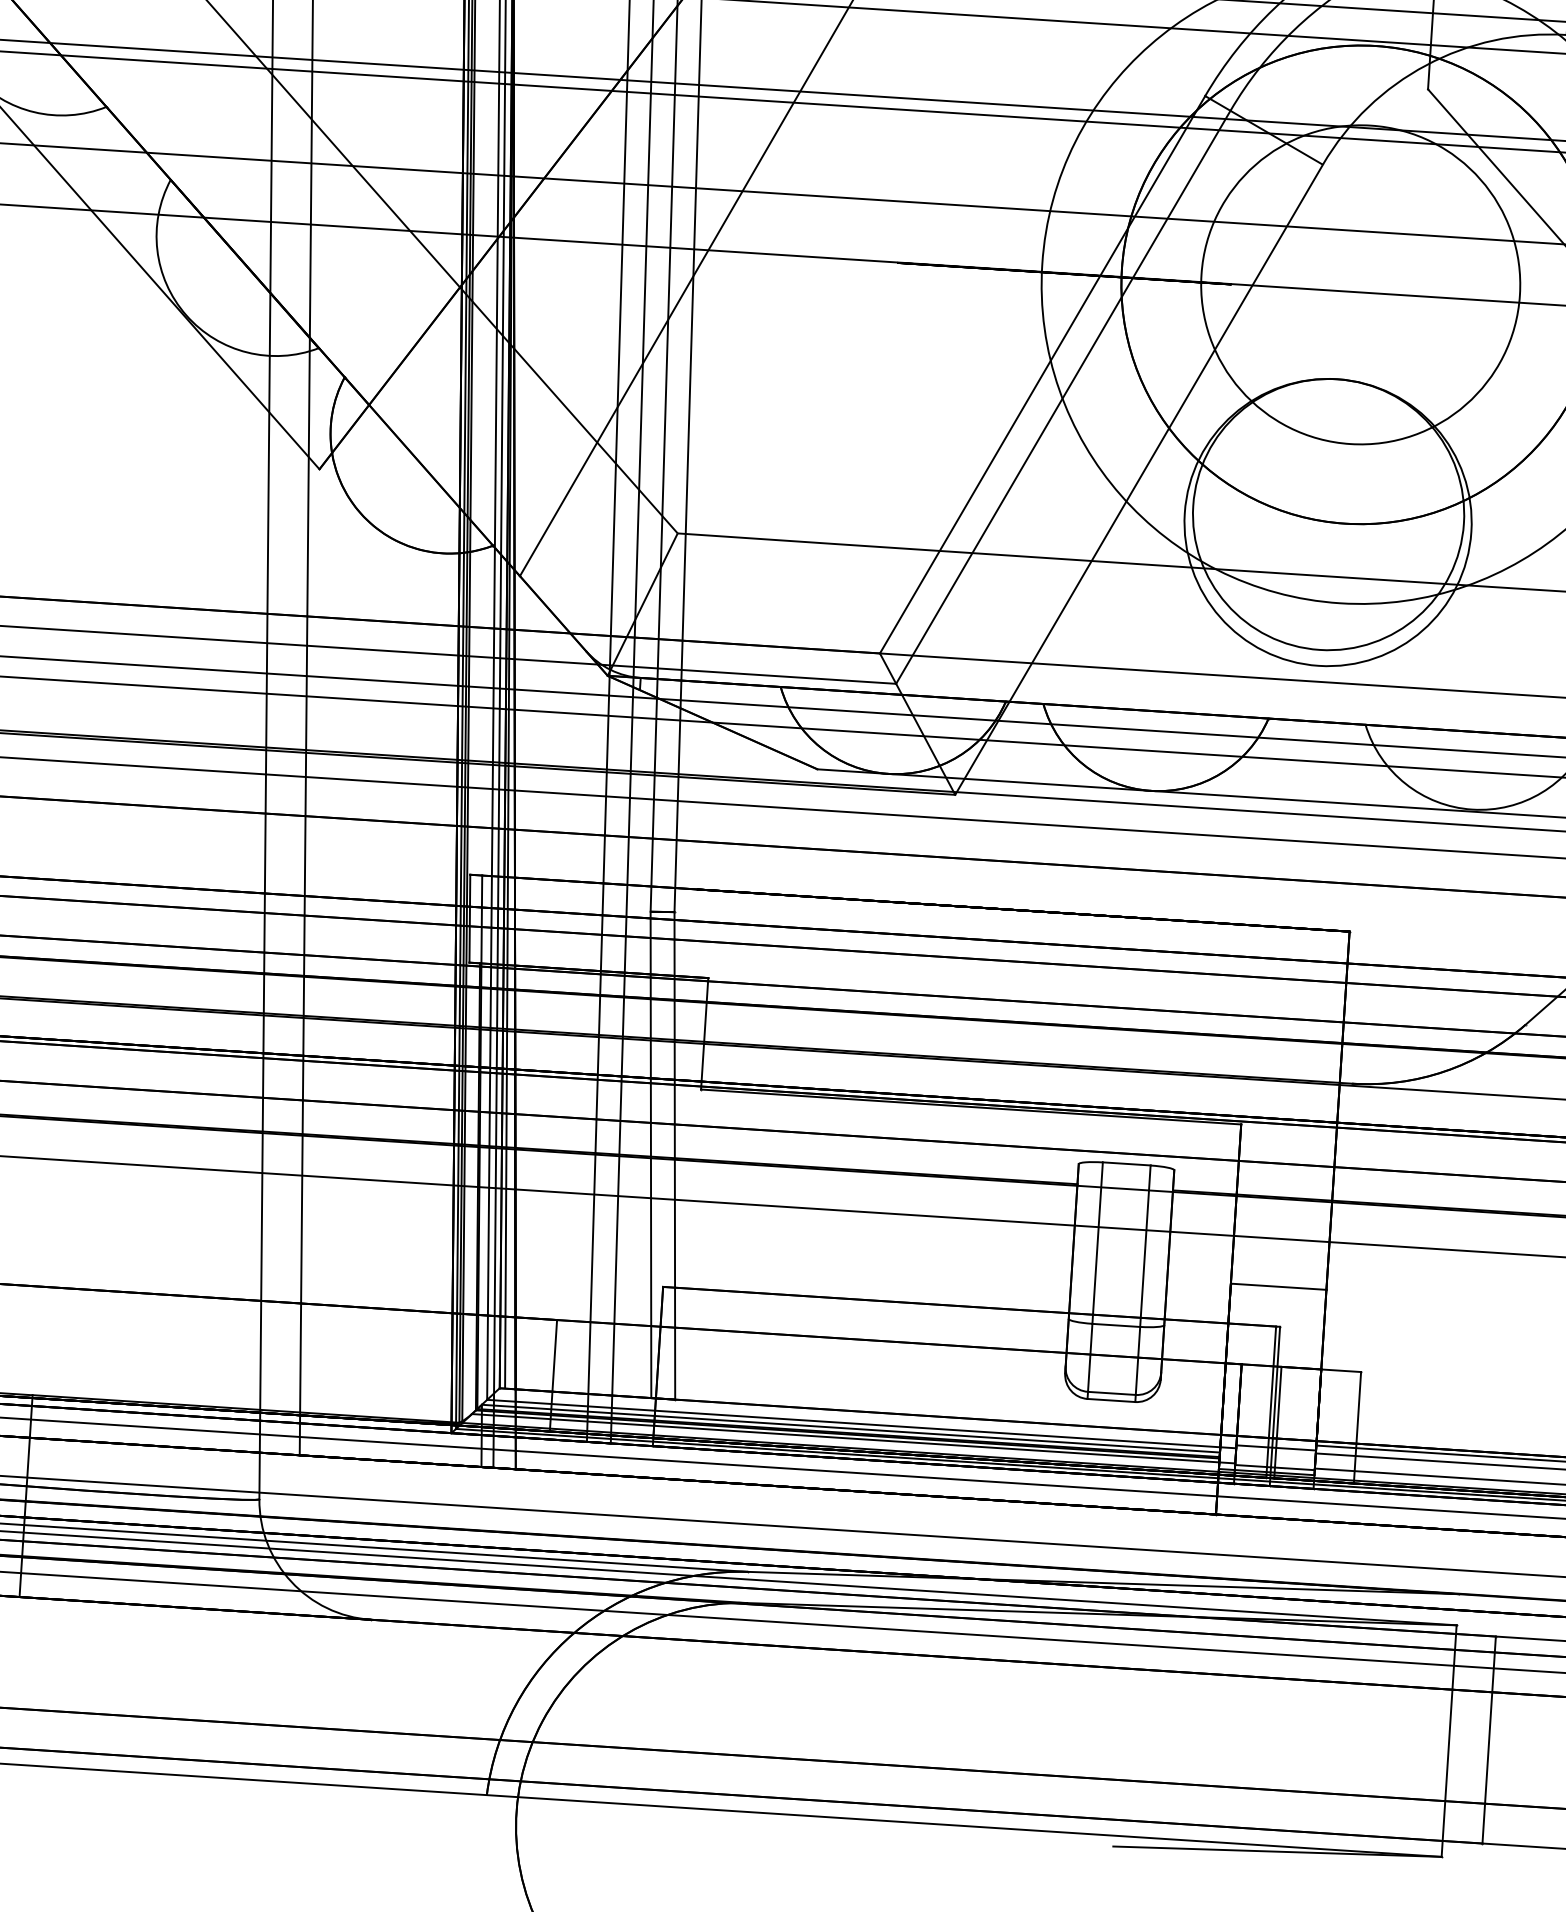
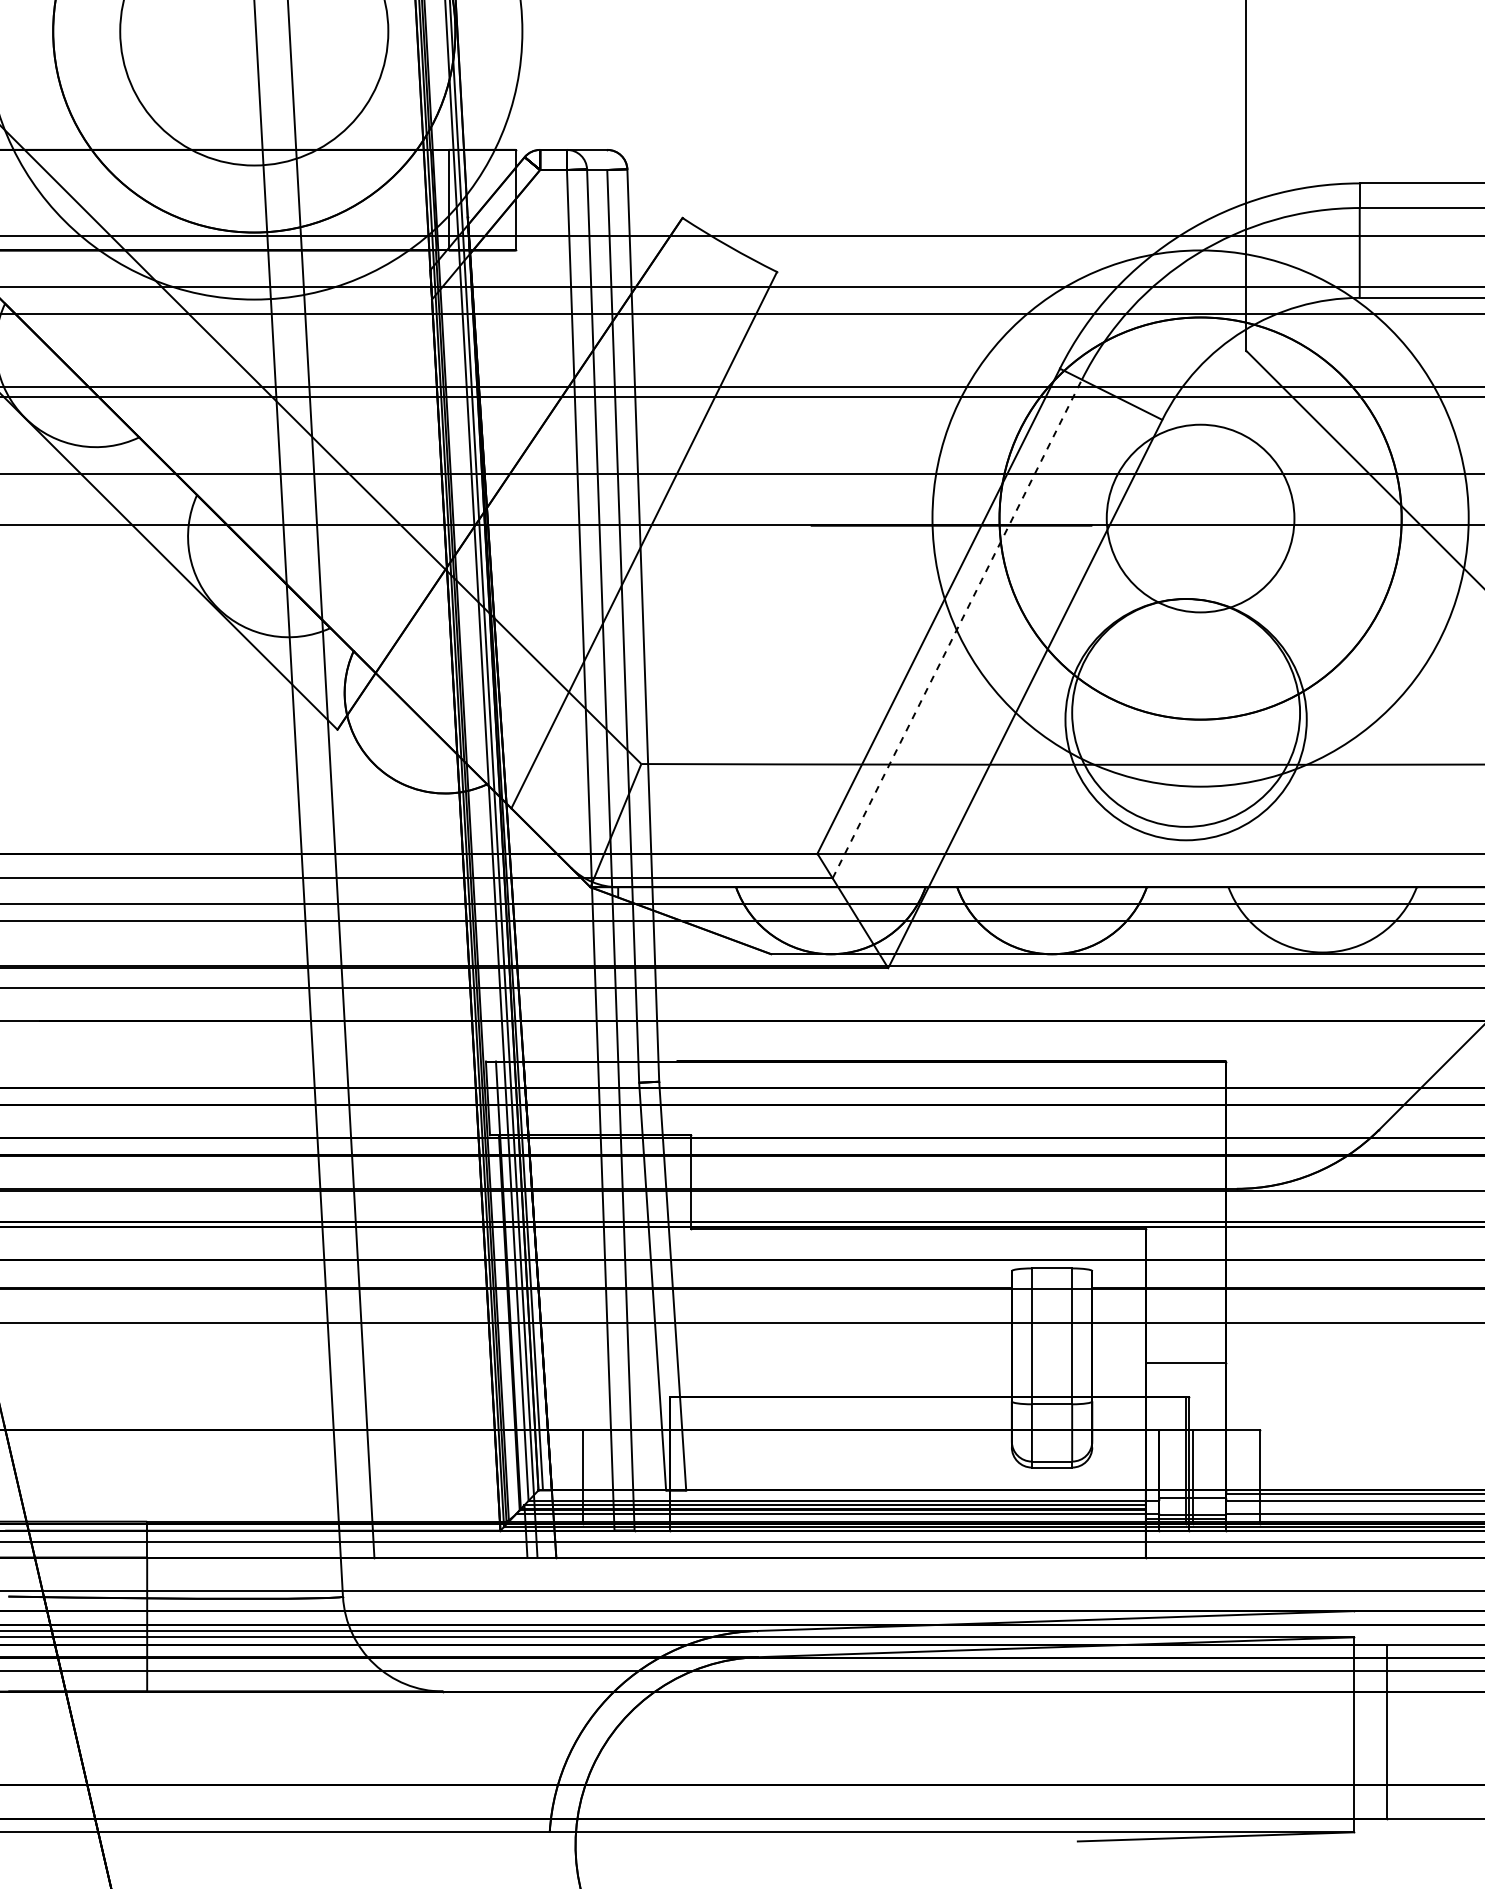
circle: (1360, 284) -> (1200, 518), size x0.7
line: (1063, 397) -> (957, 629), solid -> dashed

